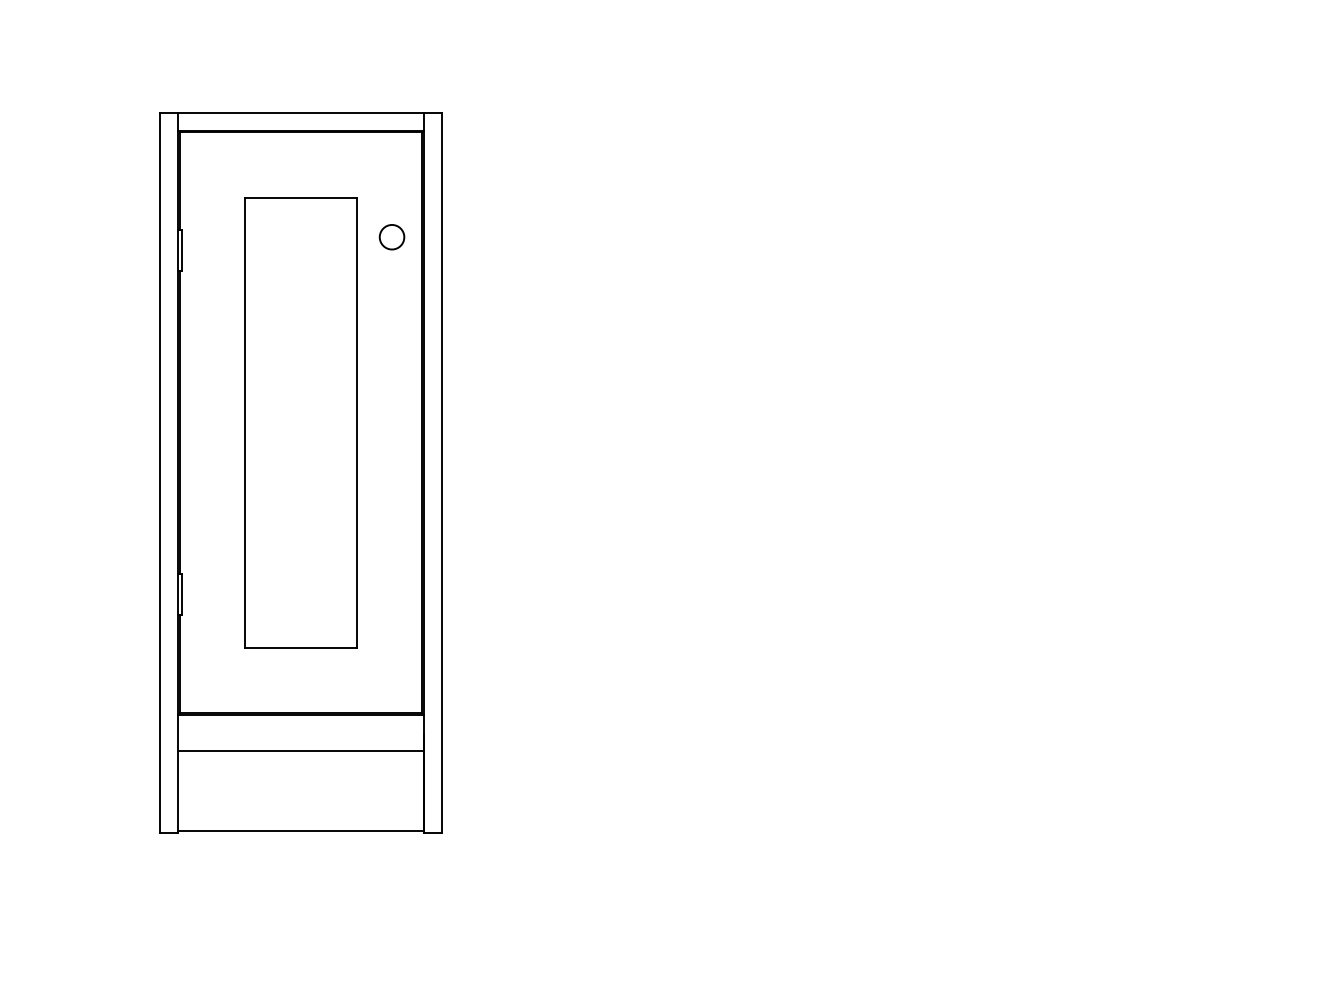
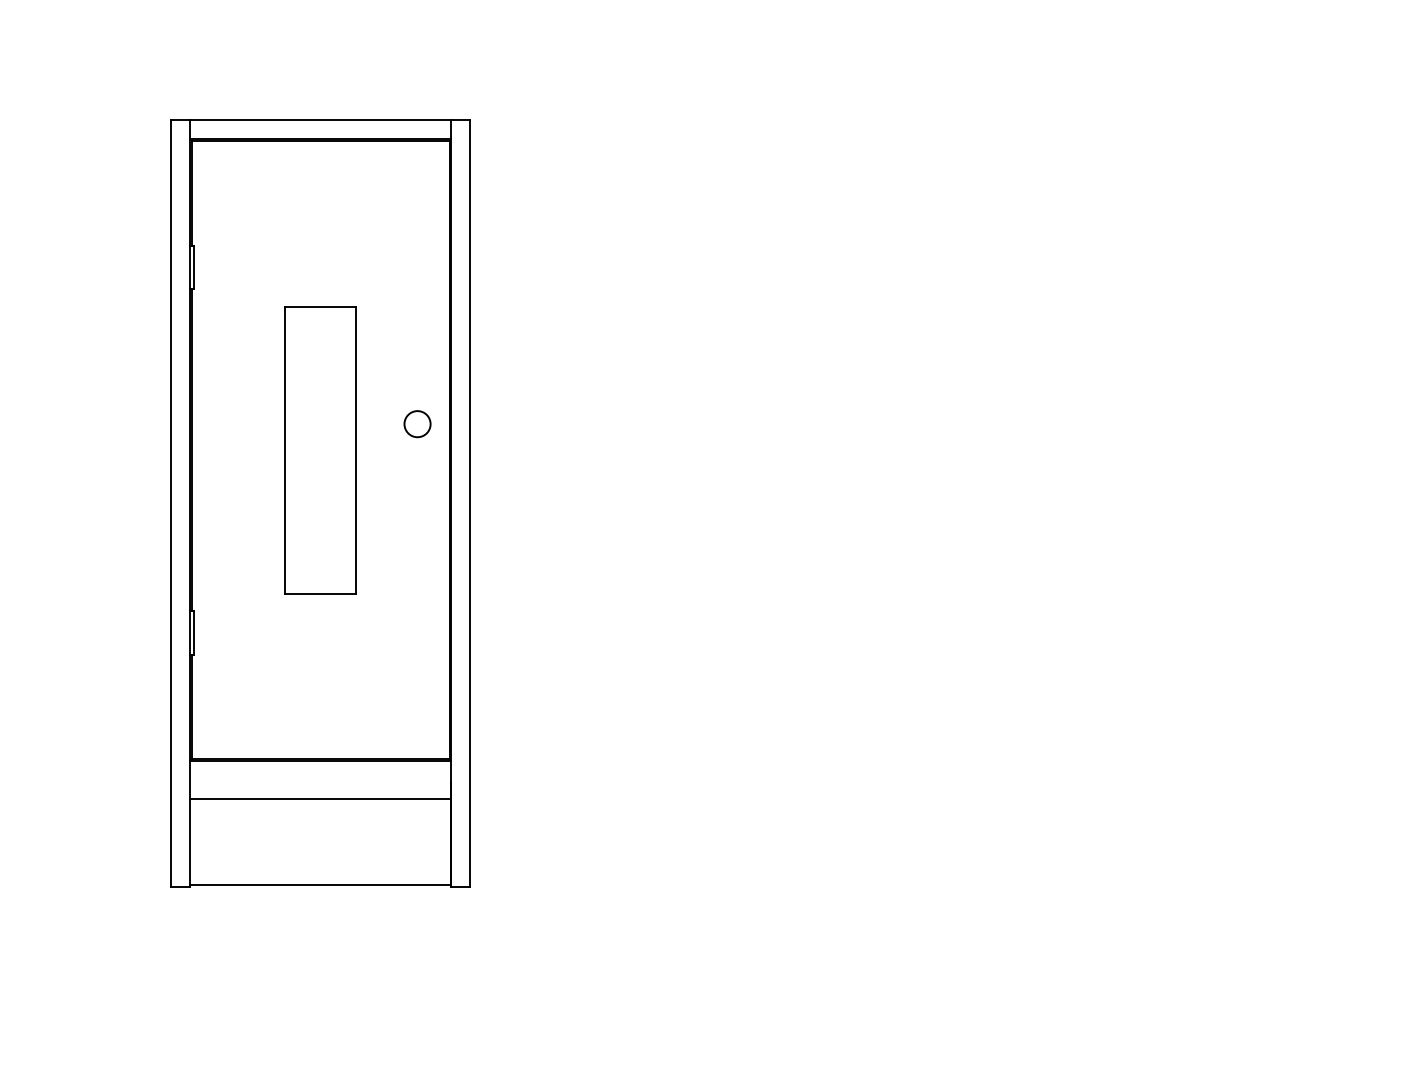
circle: (391, 237) -> (416, 424), moved
part: (300, 422) -> (320, 449), size x0.6

